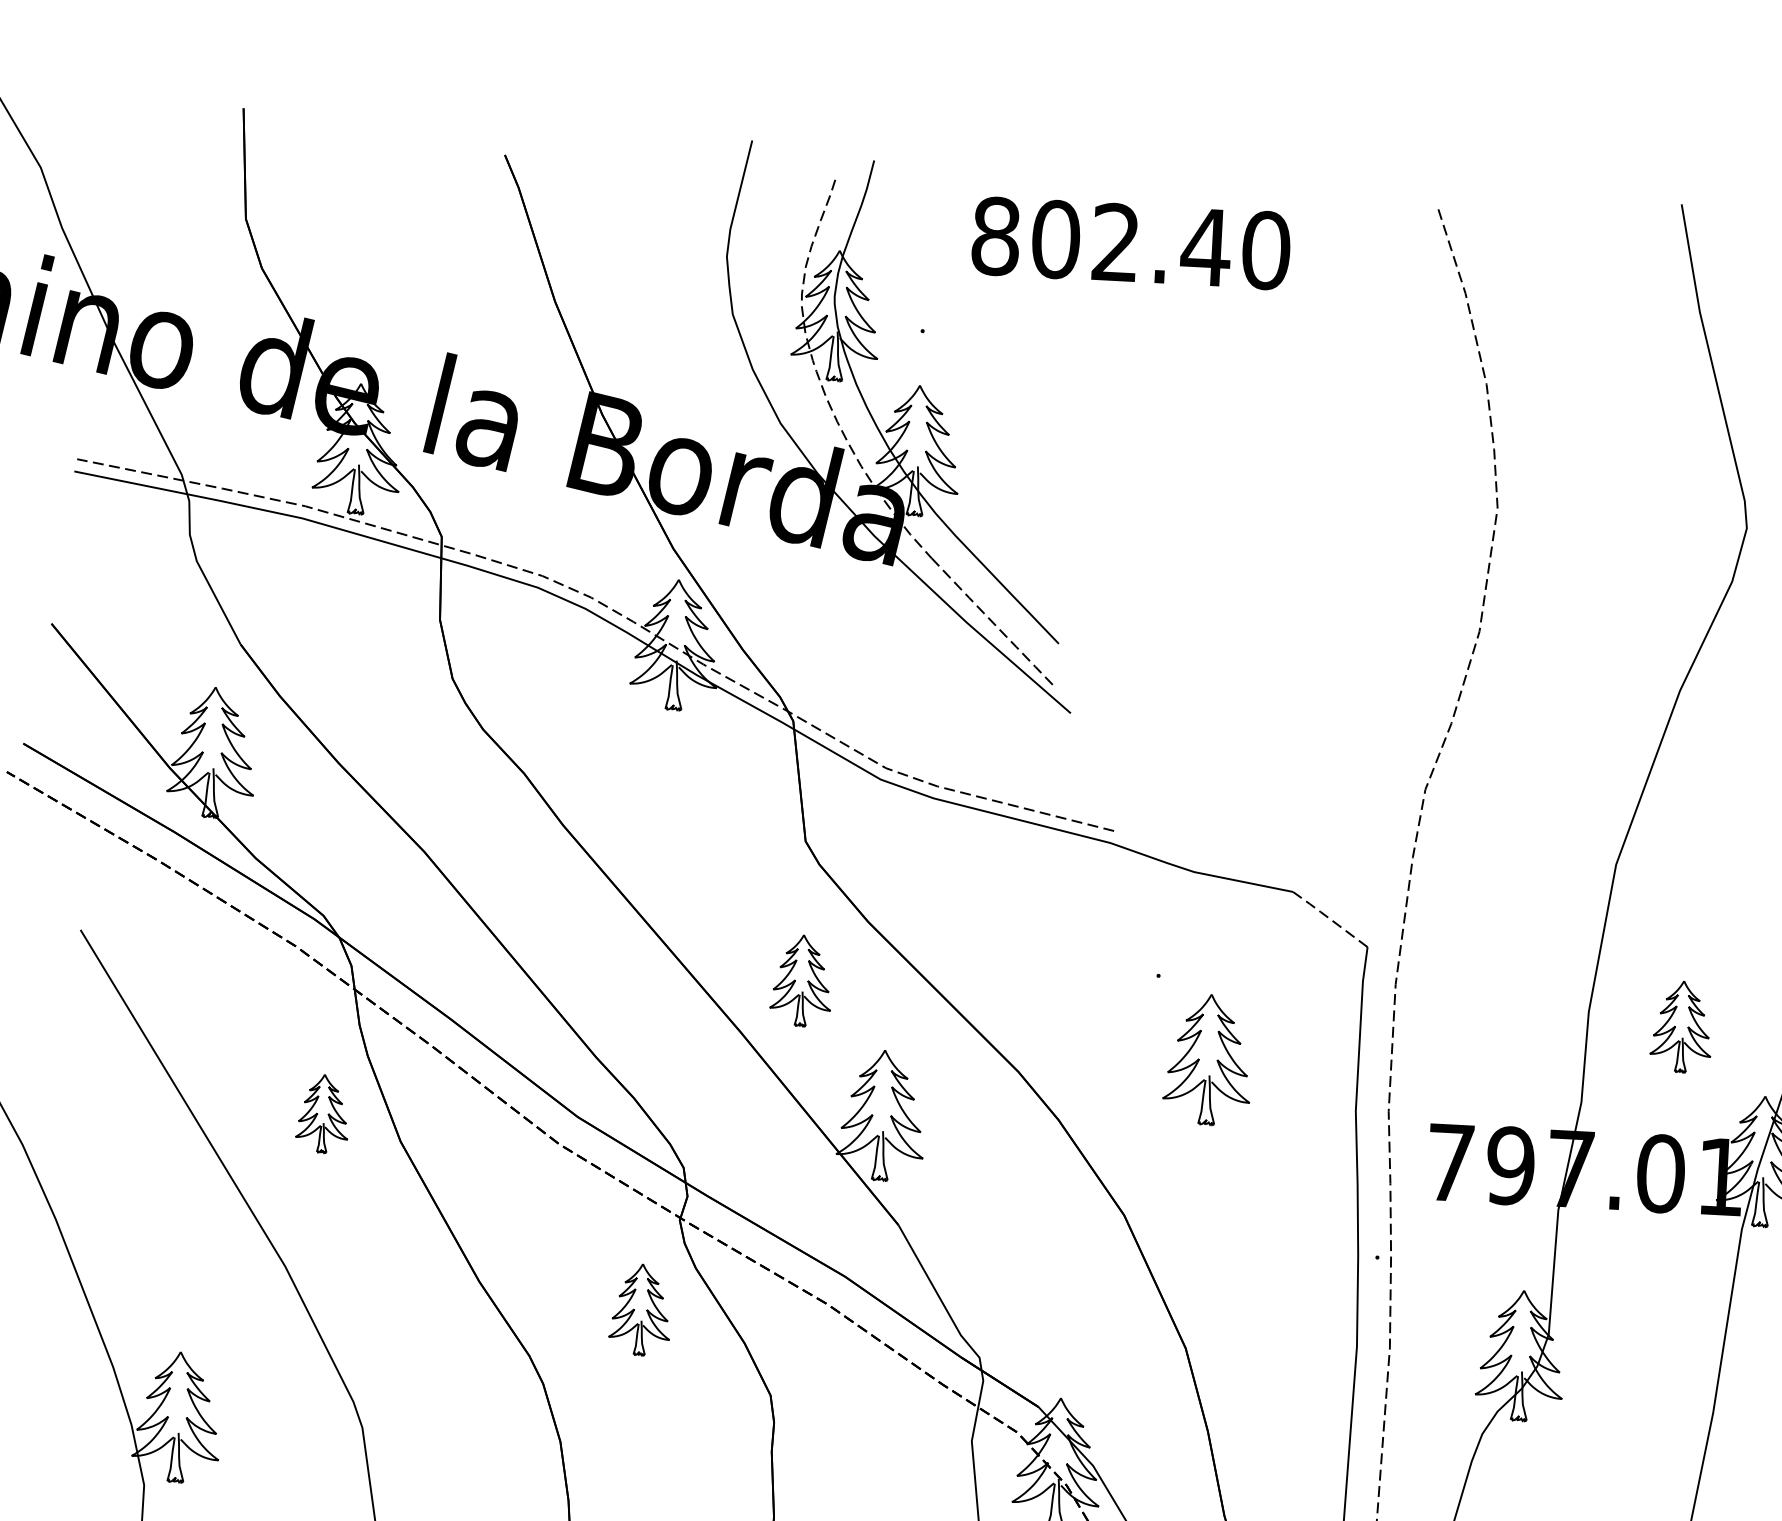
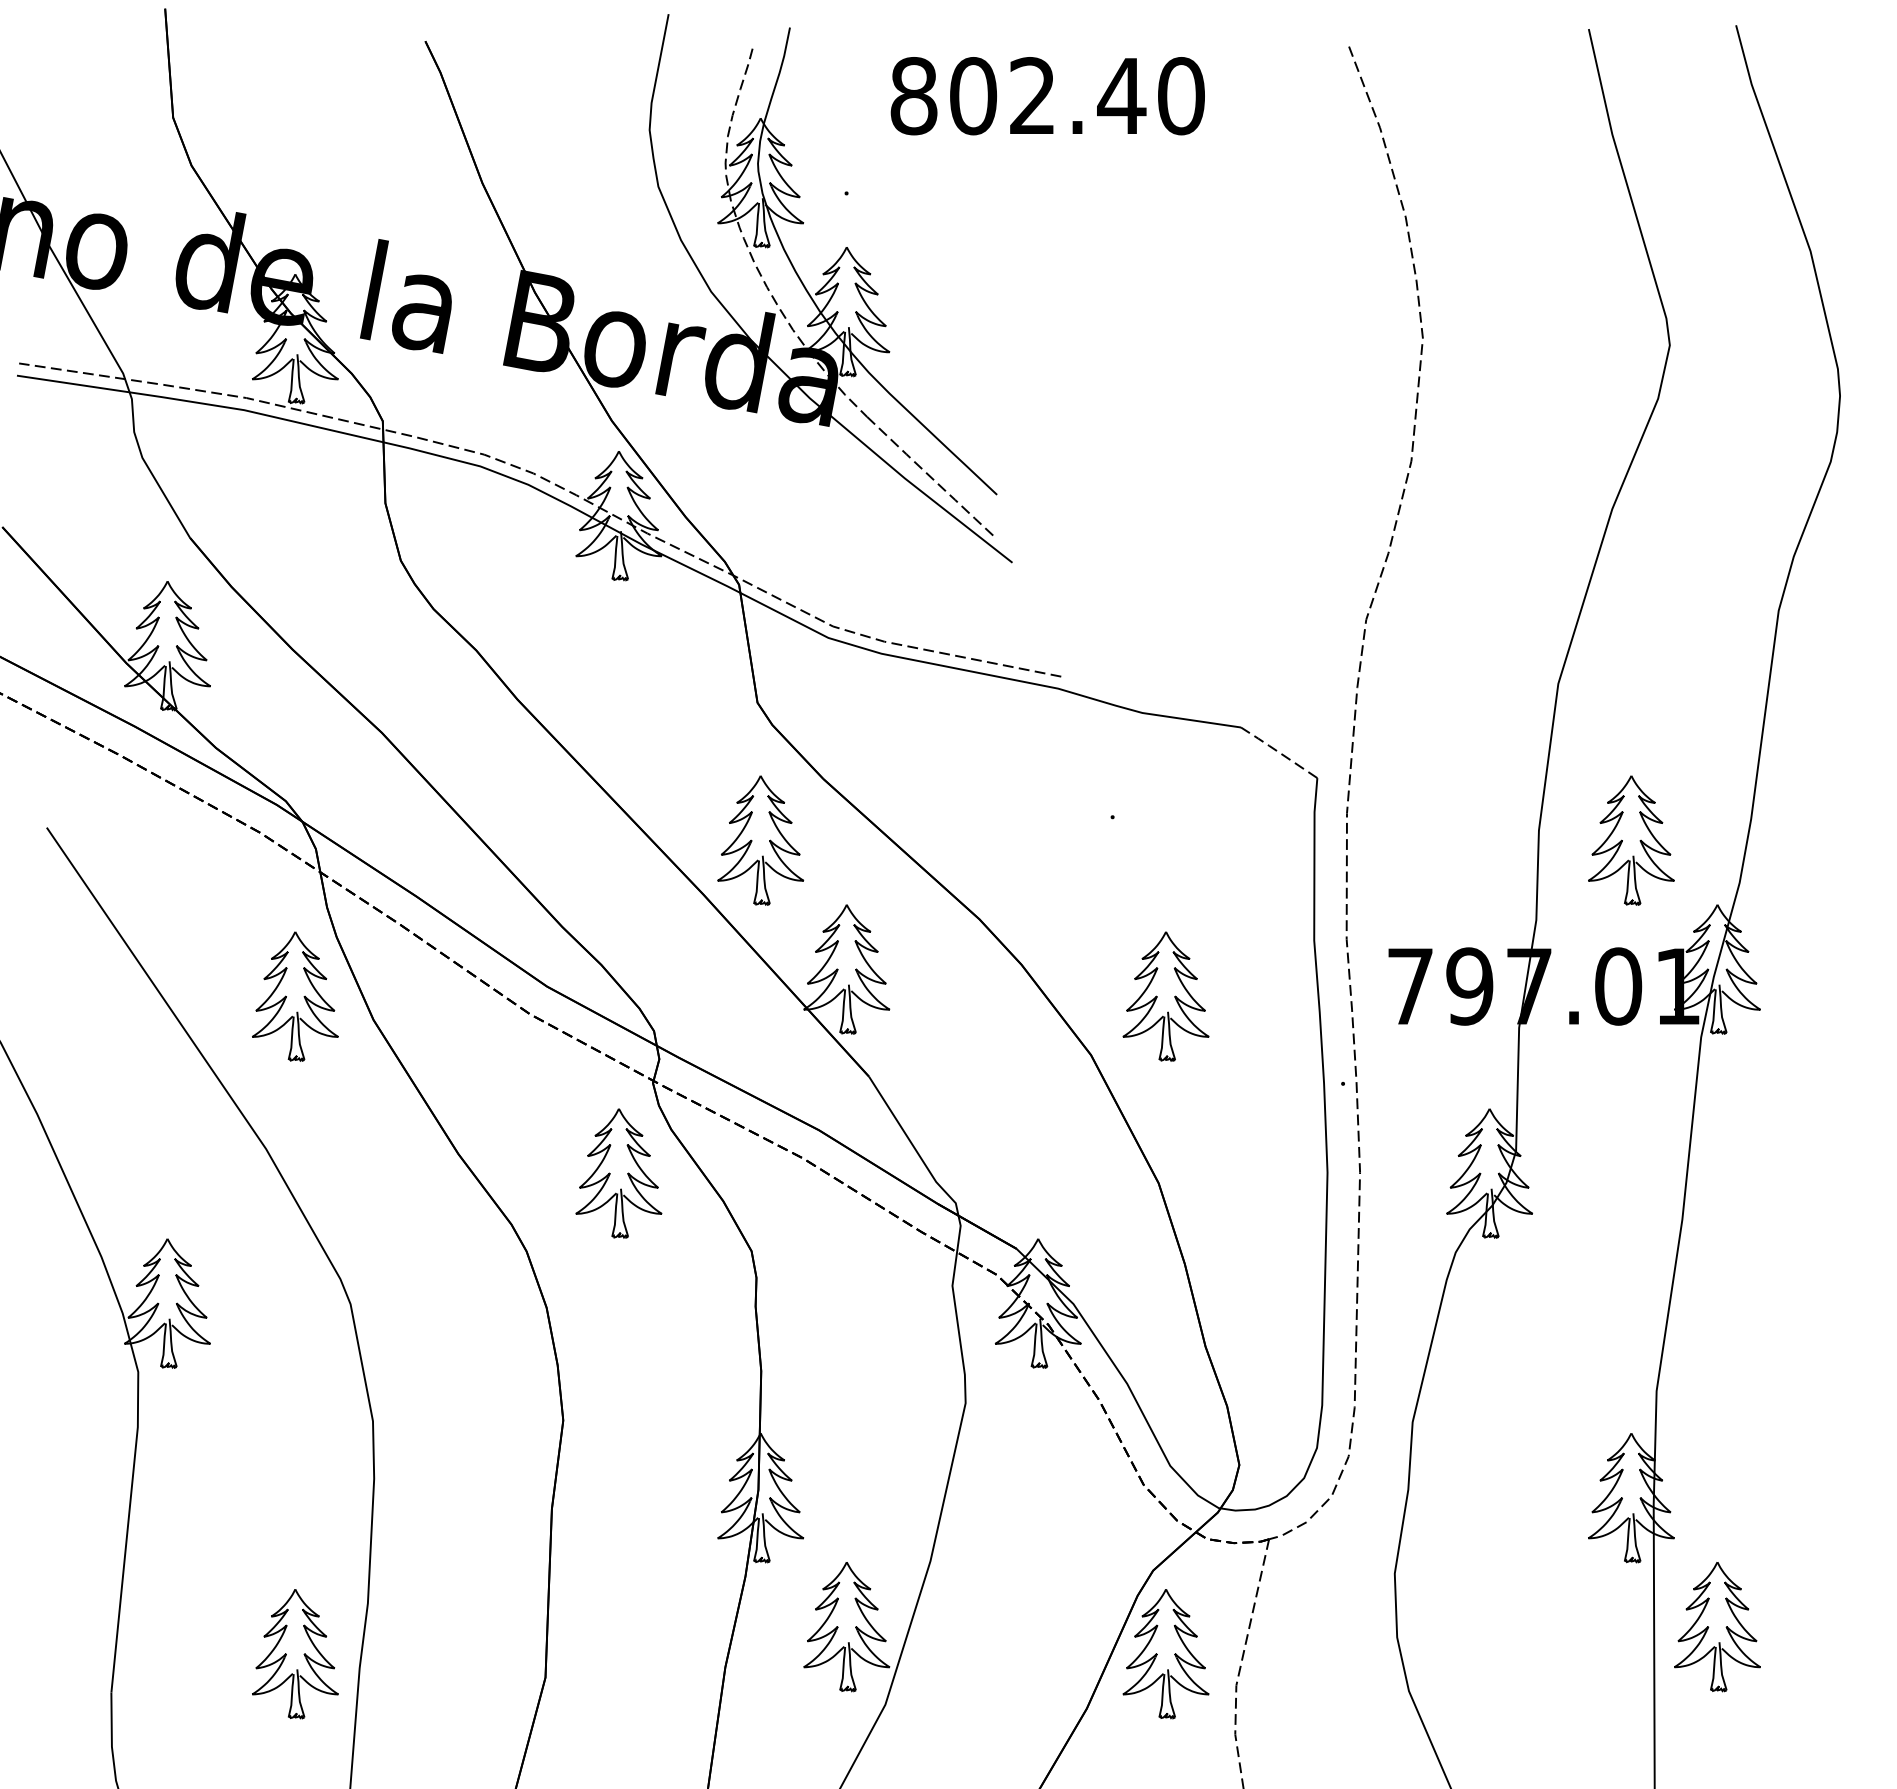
part: (801, 980) -> (760, 840), size x1.43
part: (1681, 1026) -> (1631, 840), size x1.43
part: (1207, 1059) -> (1165, 996), moved
part: (323, 1113) -> (295, 996), size x1.67
part: (640, 1309) -> (618, 1173), size x1.43

